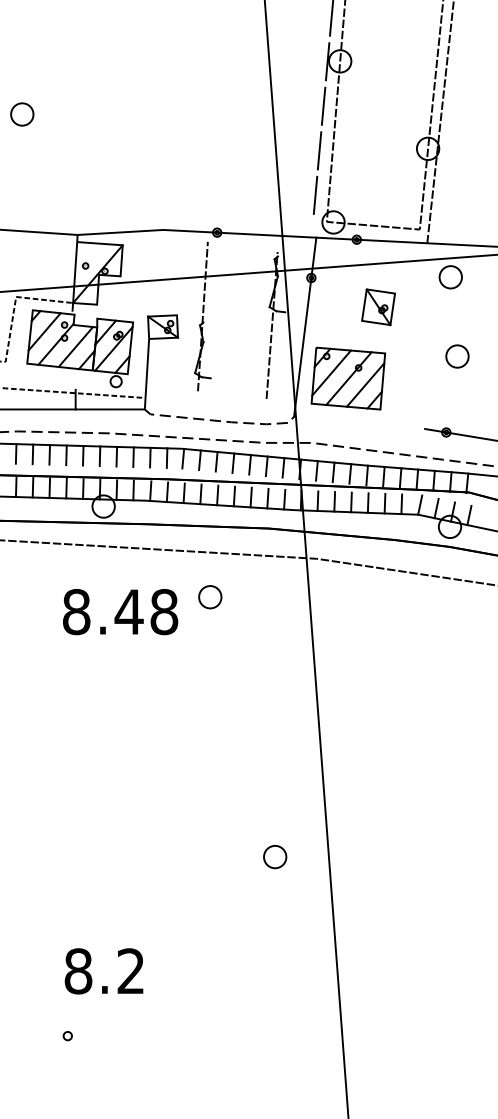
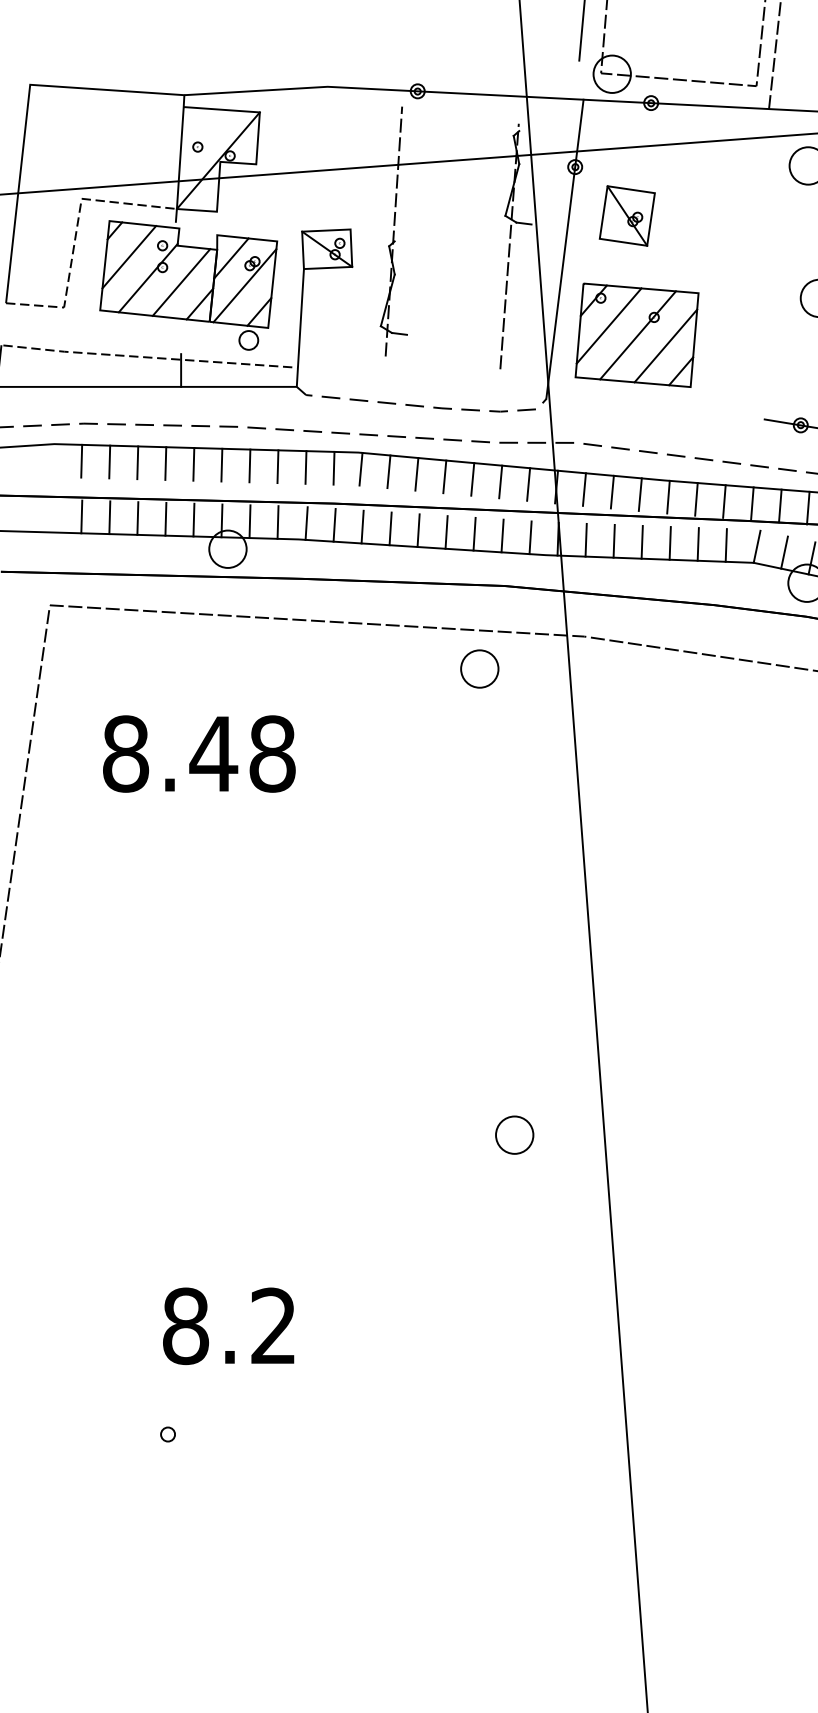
part: (378, 307) -> (627, 216), moved
part: (210, 597) -> (480, 669), moved
text: (120, 612) -> (199, 754), moved

